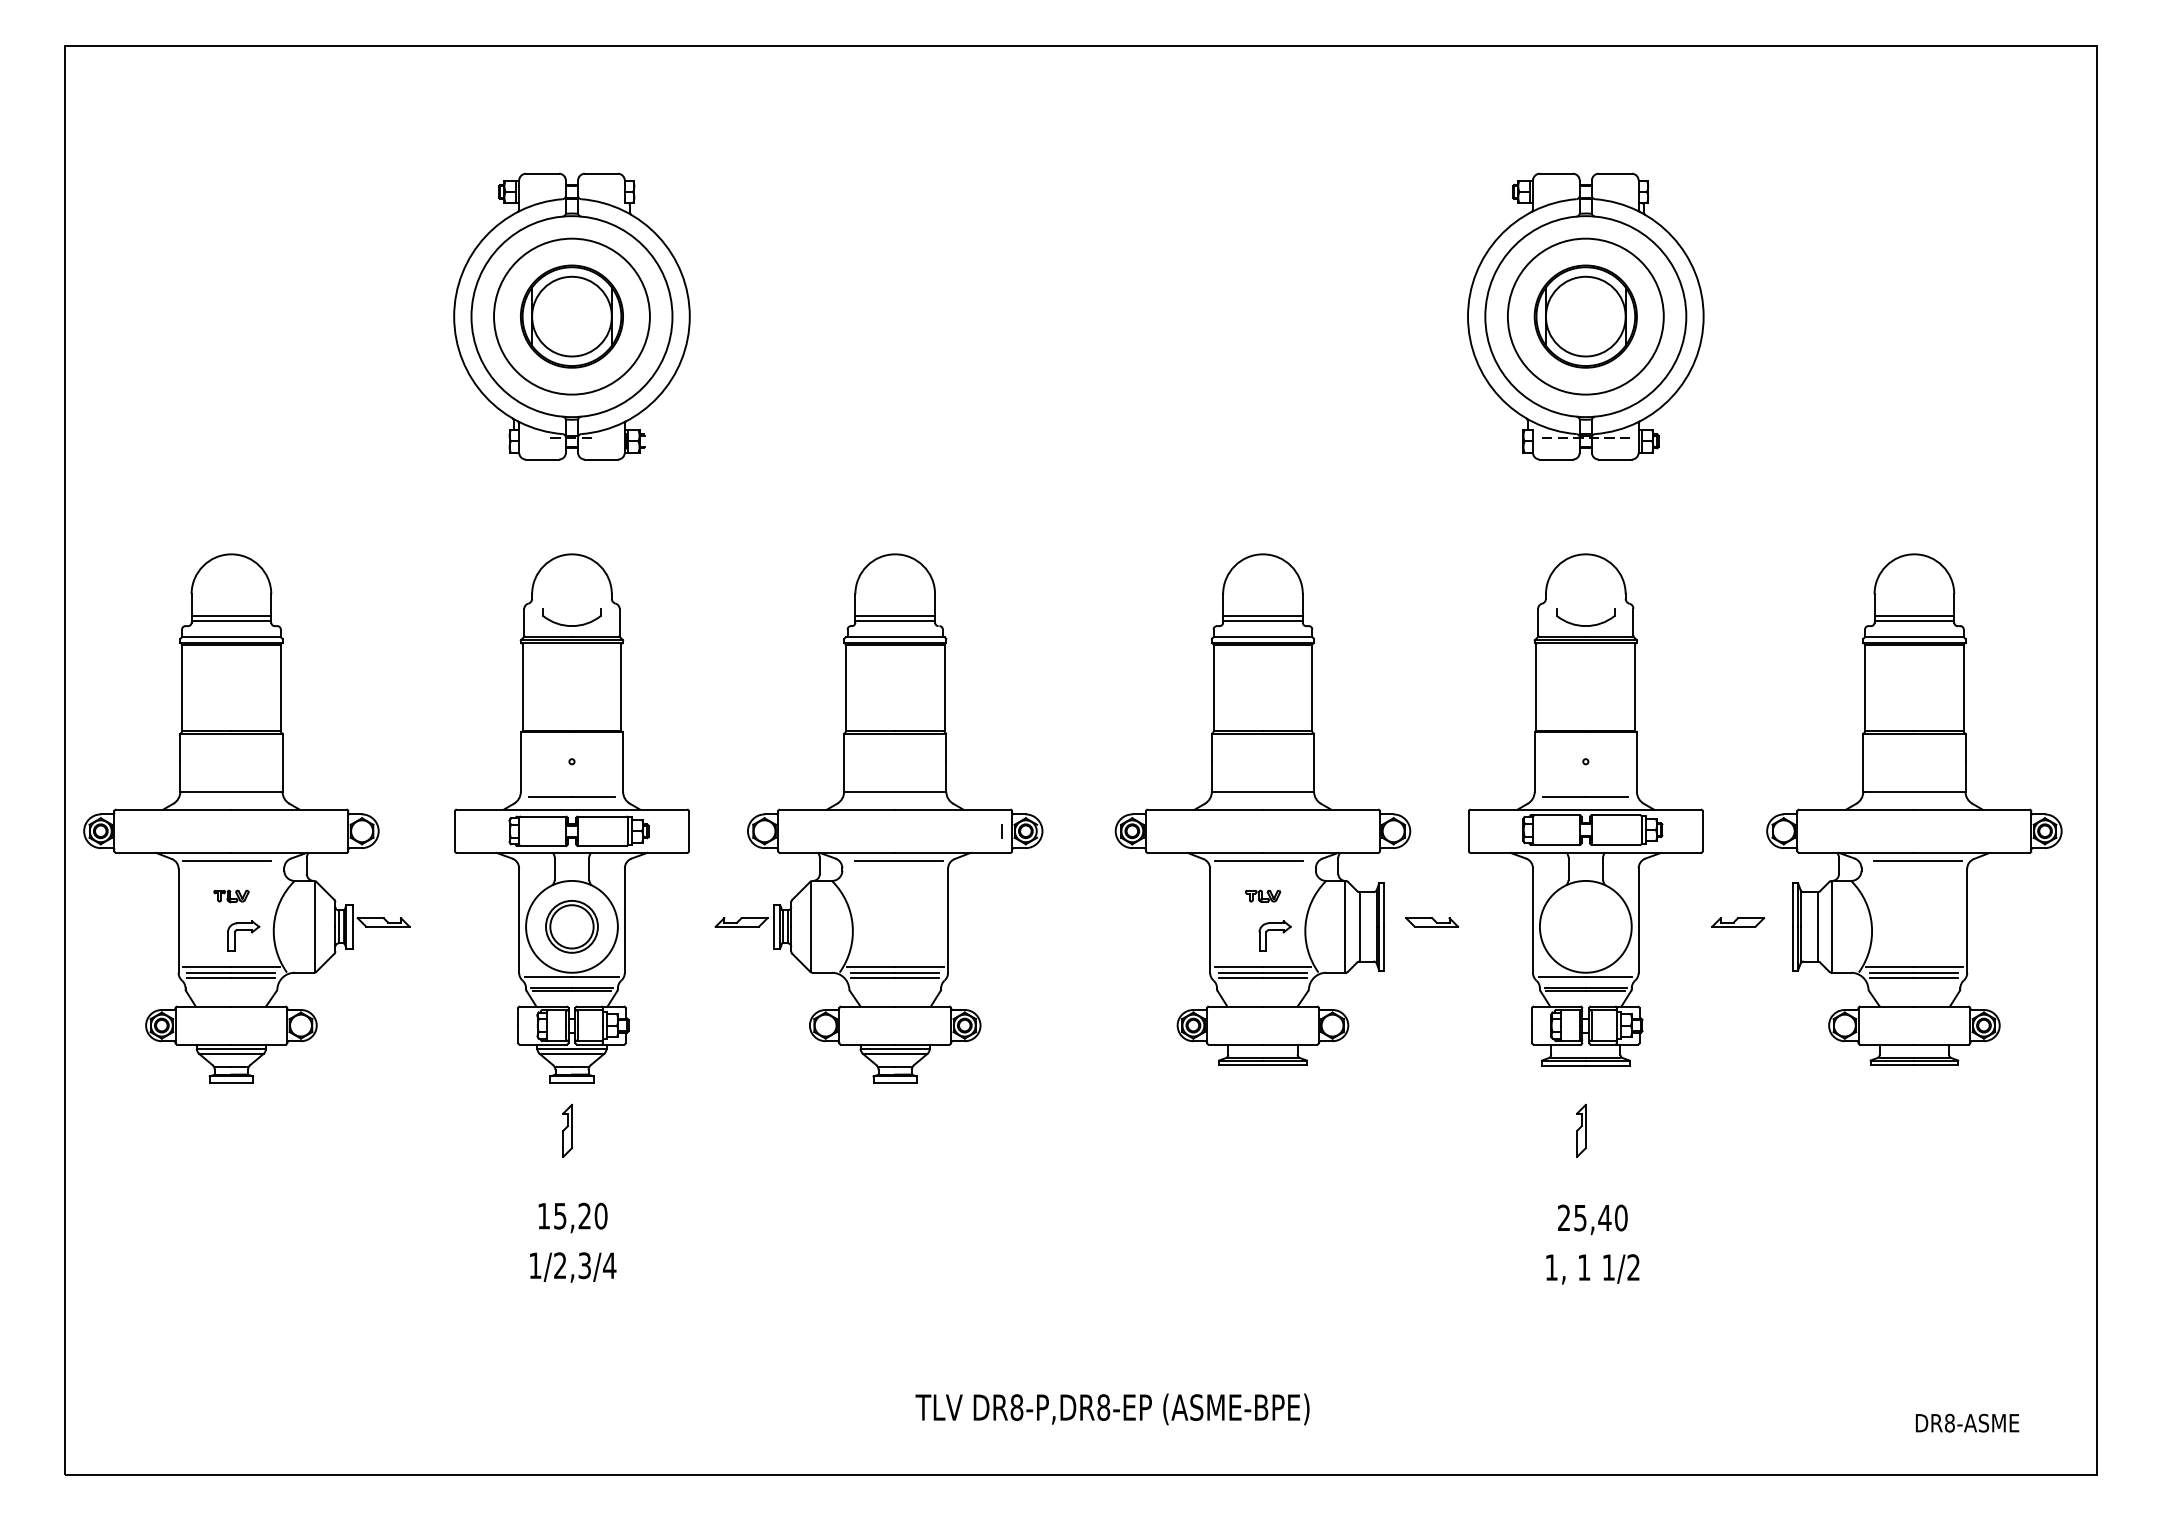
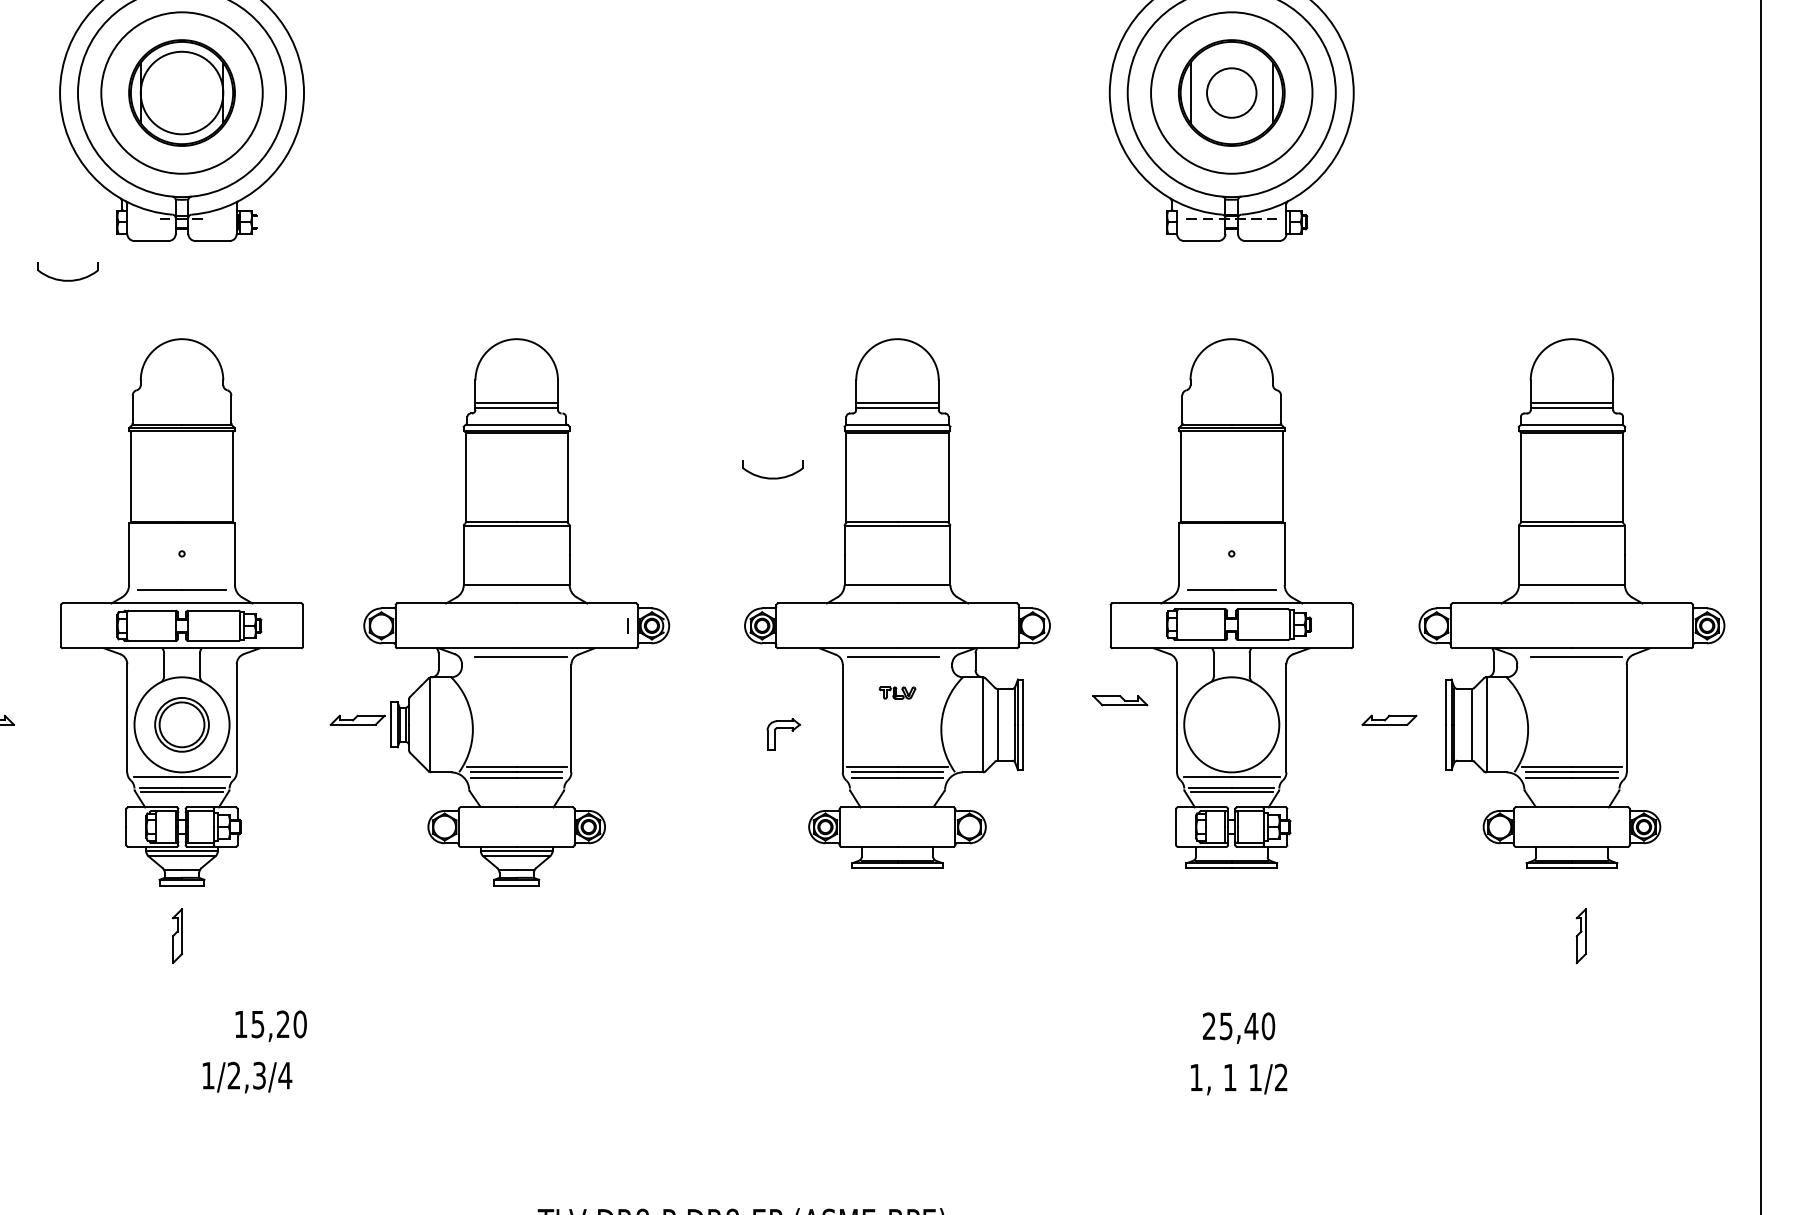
circle: (1585, 316) -> (1231, 92), size x0.6
part: (571, 625) -> (67, 280), moved
part: (1585, 625) -> (772, 478), moved
part: (1432, 922) -> (1120, 700), moved
part: (1274, 935) -> (783, 733), moved
part: (1581, 1130) -> (1581, 935), moved
text: (572, 1217) -> (270, 1025), moved
text: (573, 1267) -> (247, 1077), moved

